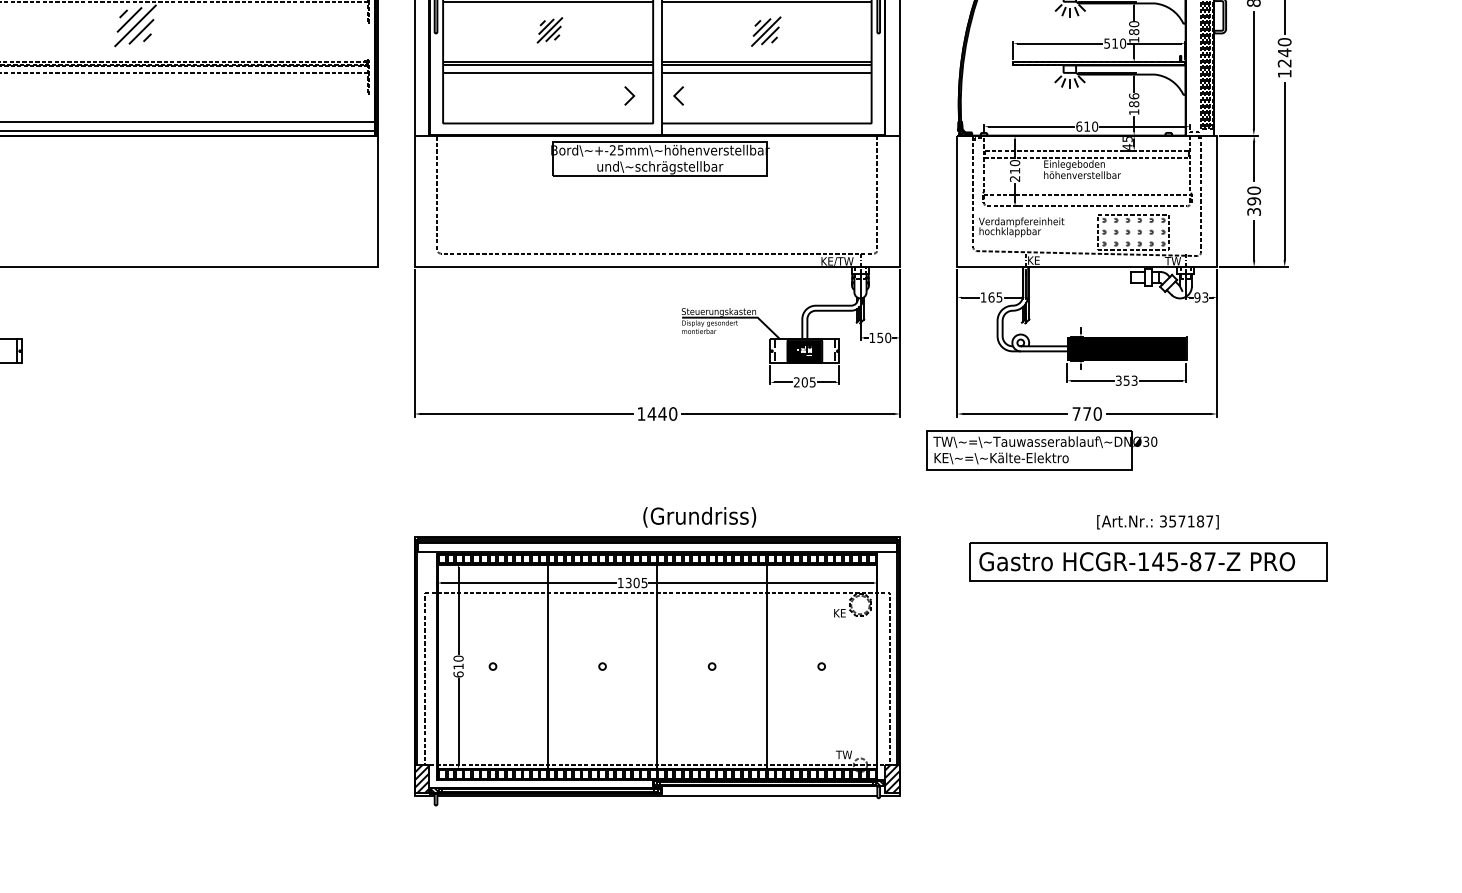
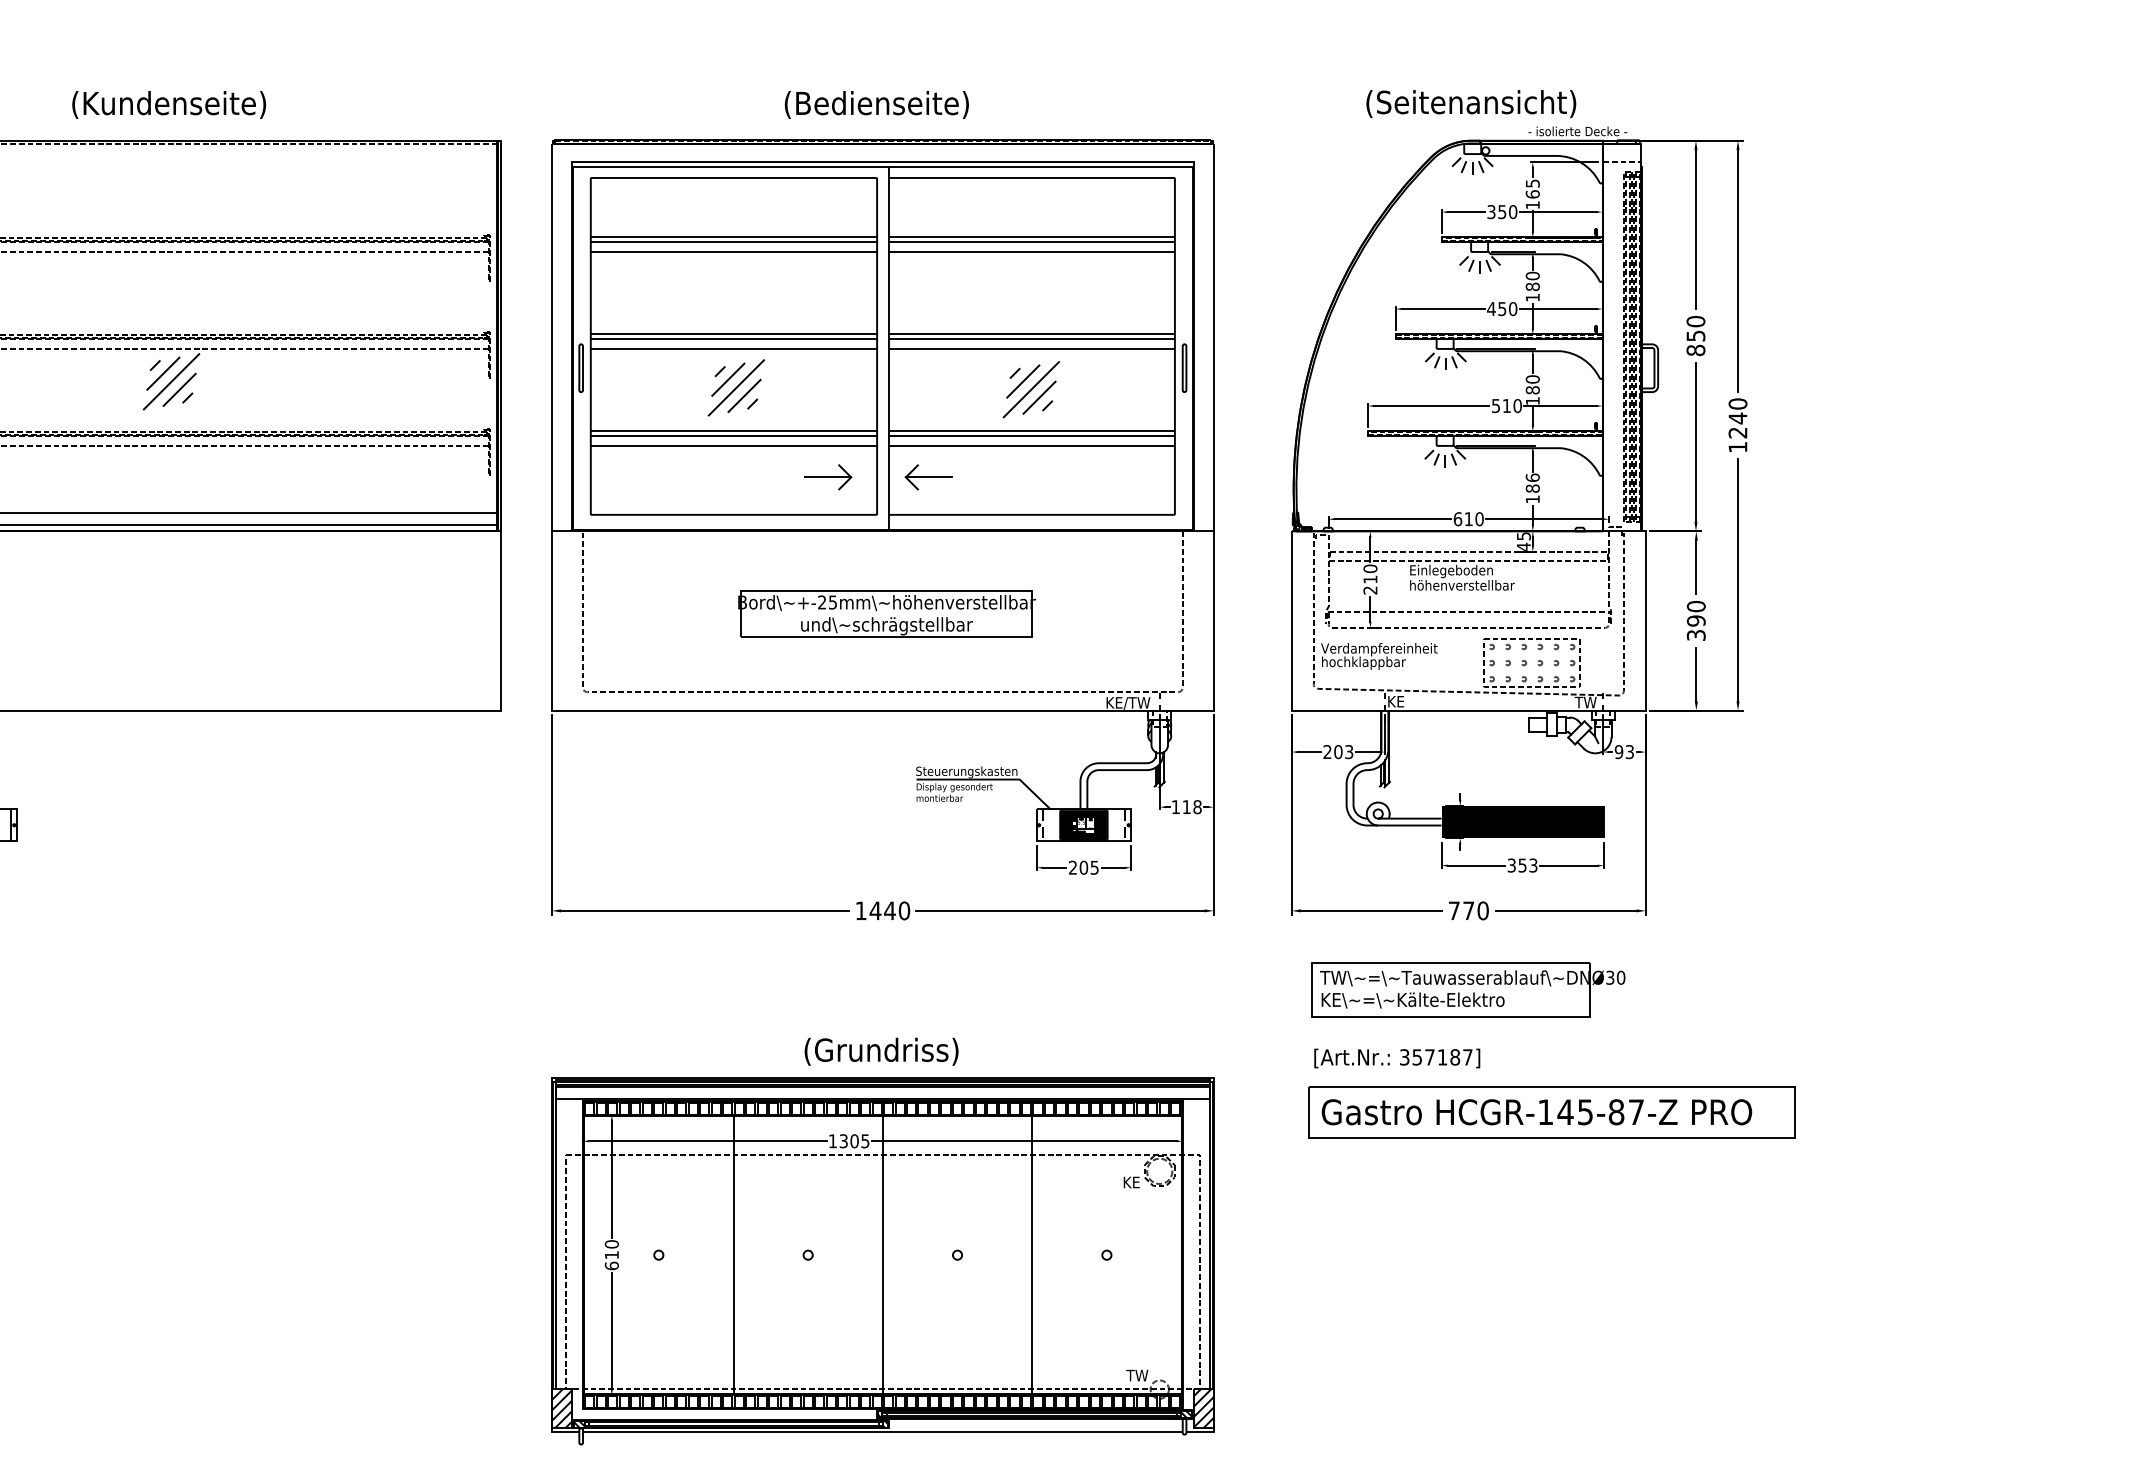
part: (549, 30) -> (736, 387), size x1.67
part: (765, 31) -> (1030, 389), size x1.43
line: (617, 96) -> (828, 477), added
line: (690, 96) -> (928, 477), added
part: (660, 158) -> (886, 613), moved
text: (991, 297) -> (1338, 751), 165 -> 203
text: (883, 338) -> (1191, 807), 150 -> 118
part: (1042, 450) -> (1468, 989), moved
text: (699, 517) -> (881, 1051), moved
text: (1158, 522) -> (1397, 1058), moved

